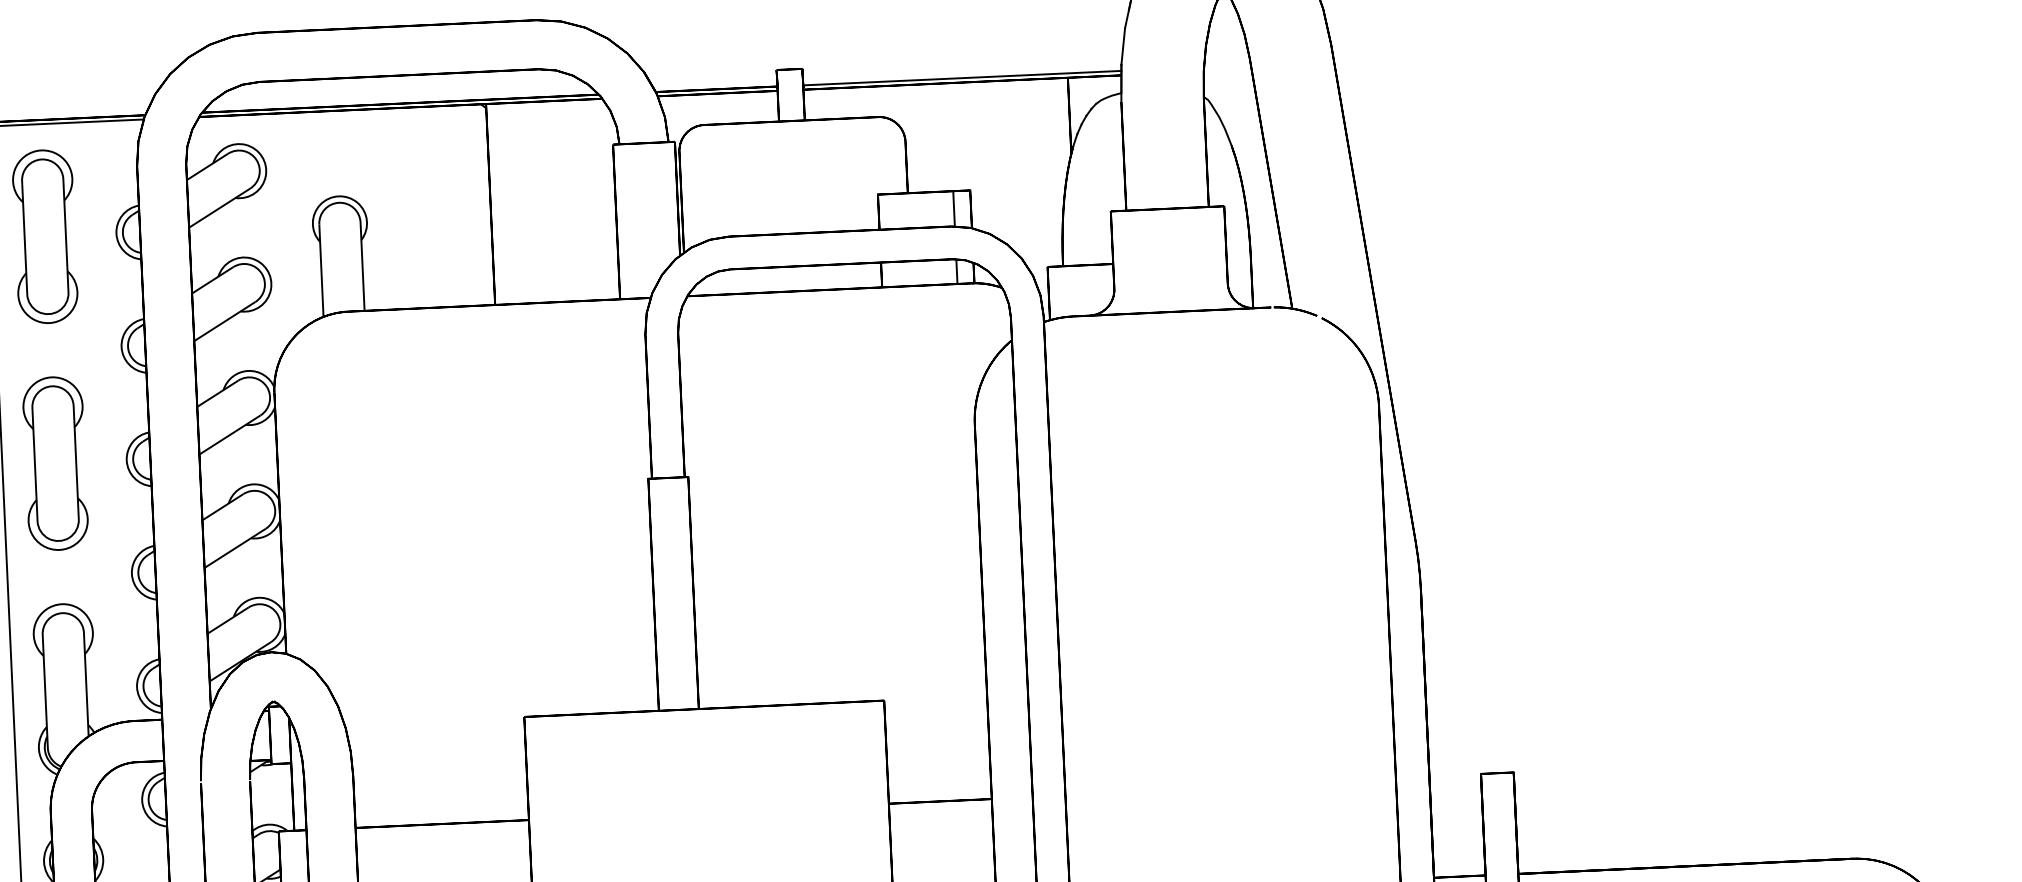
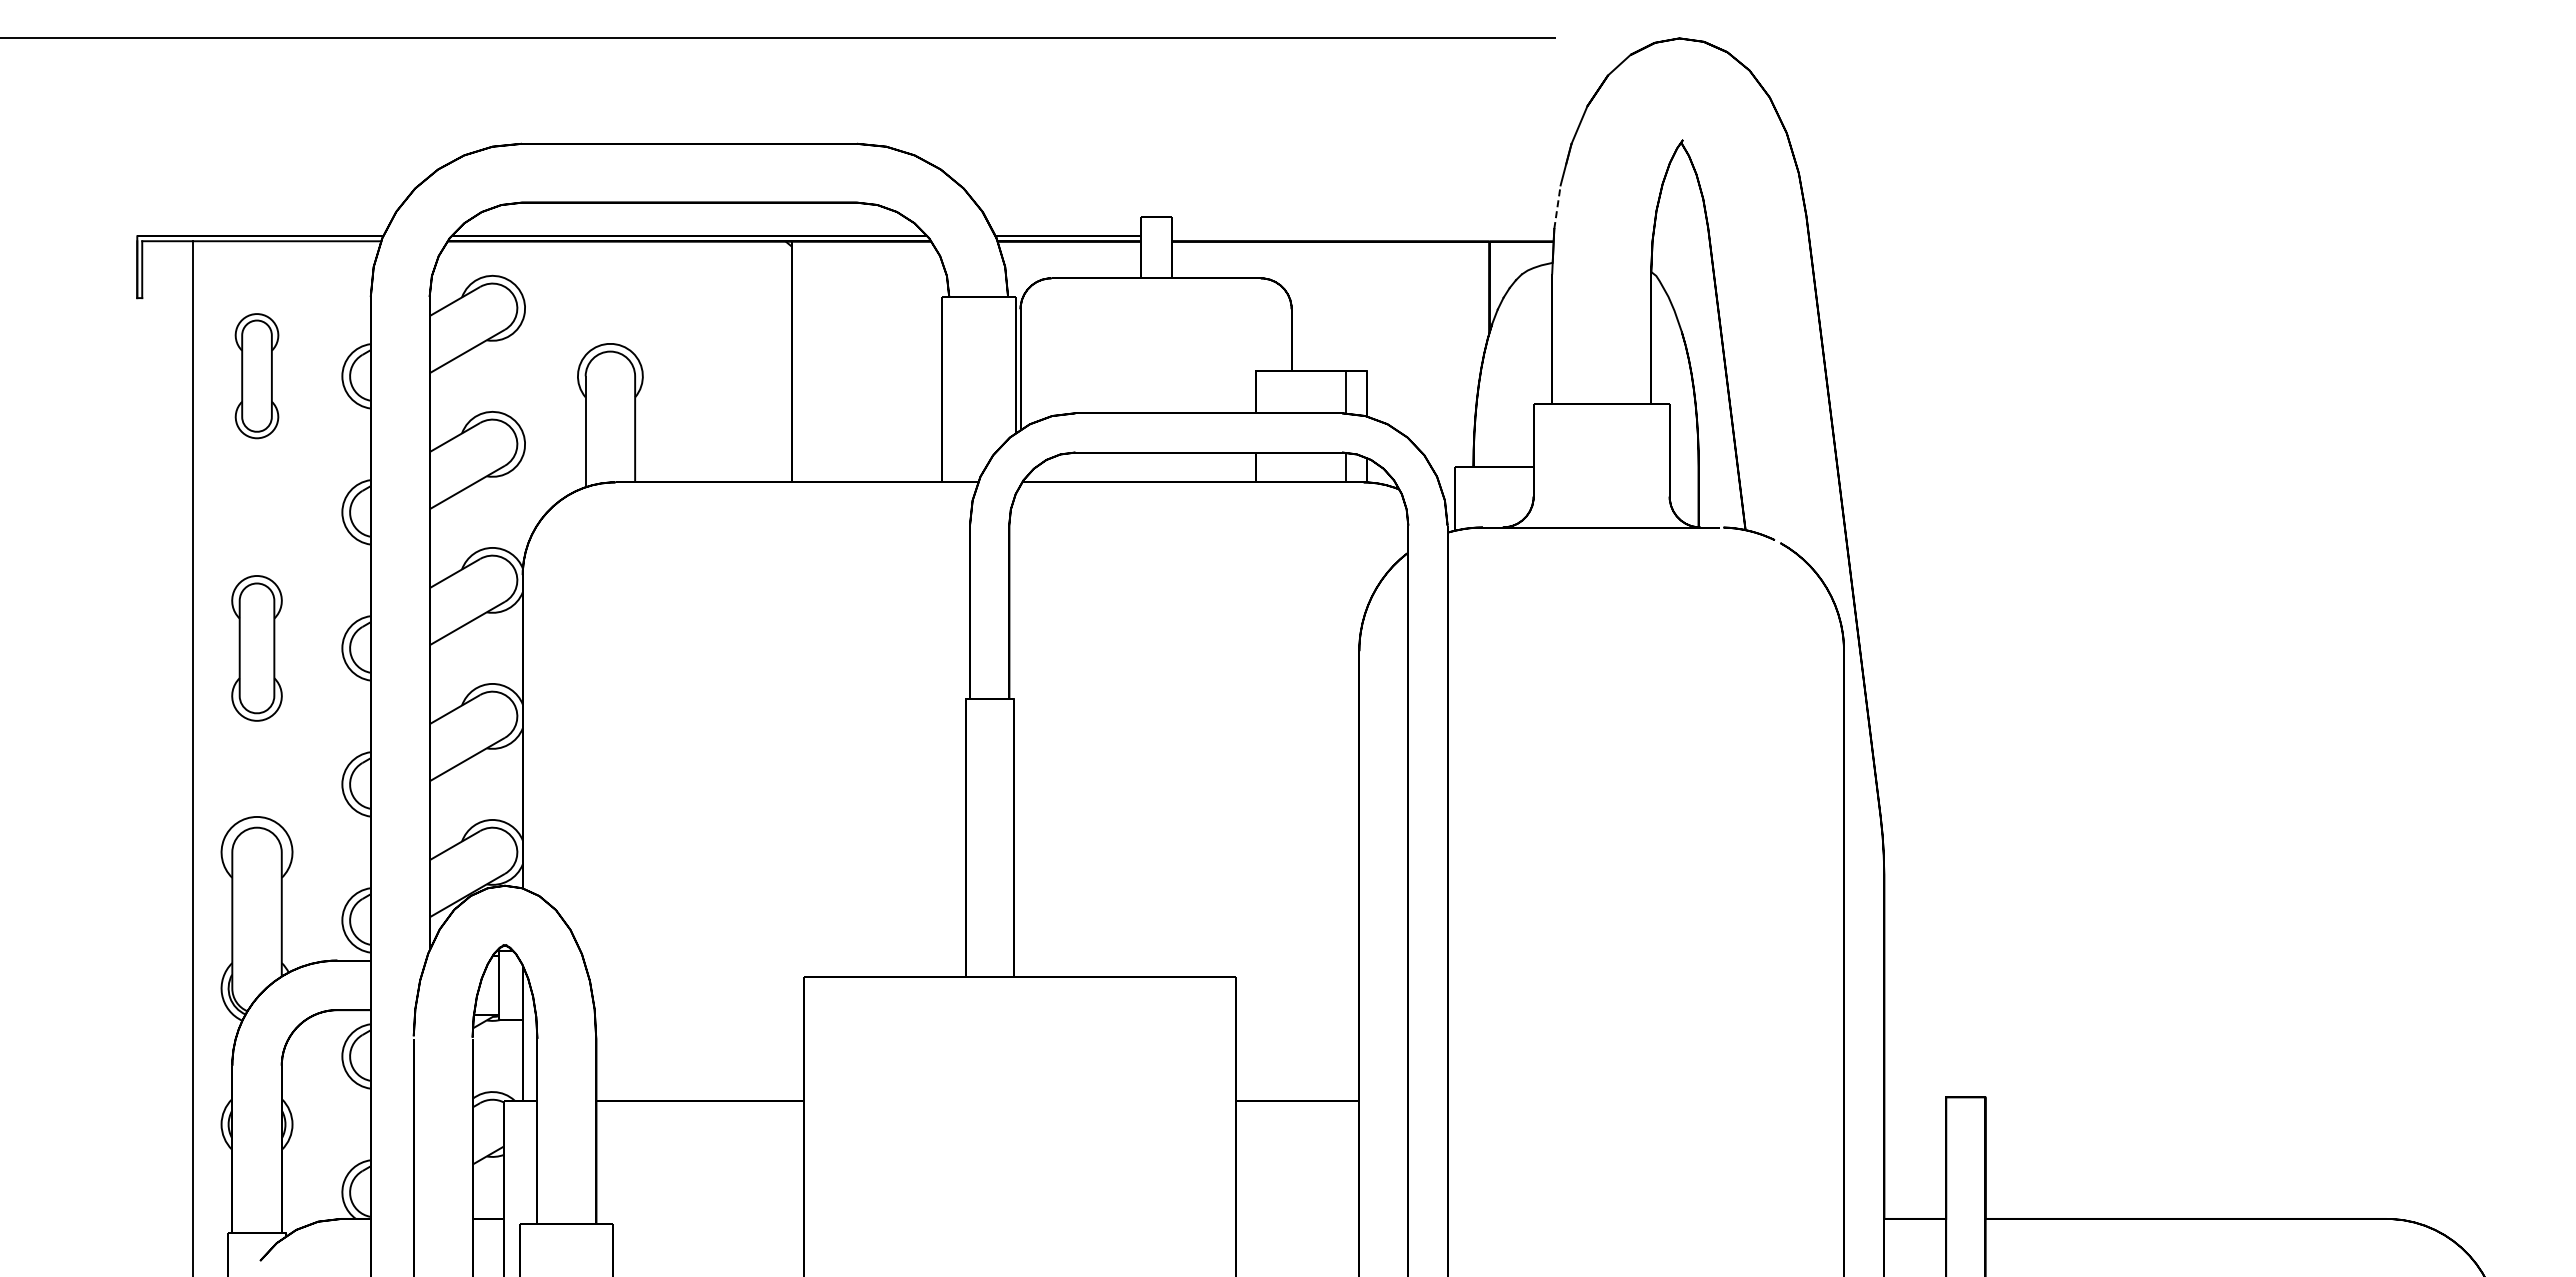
line: (1123, 45) -> (1557, 206), solid -> dashed
line: (961, 78) -> (1362, 236), removed
part: (44, 236) -> (256, 375), size x0.6
part: (55, 463) -> (256, 648), size x0.7

